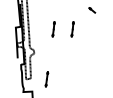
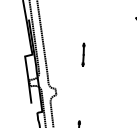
line: (72, 29) -> (112, 52), removed

